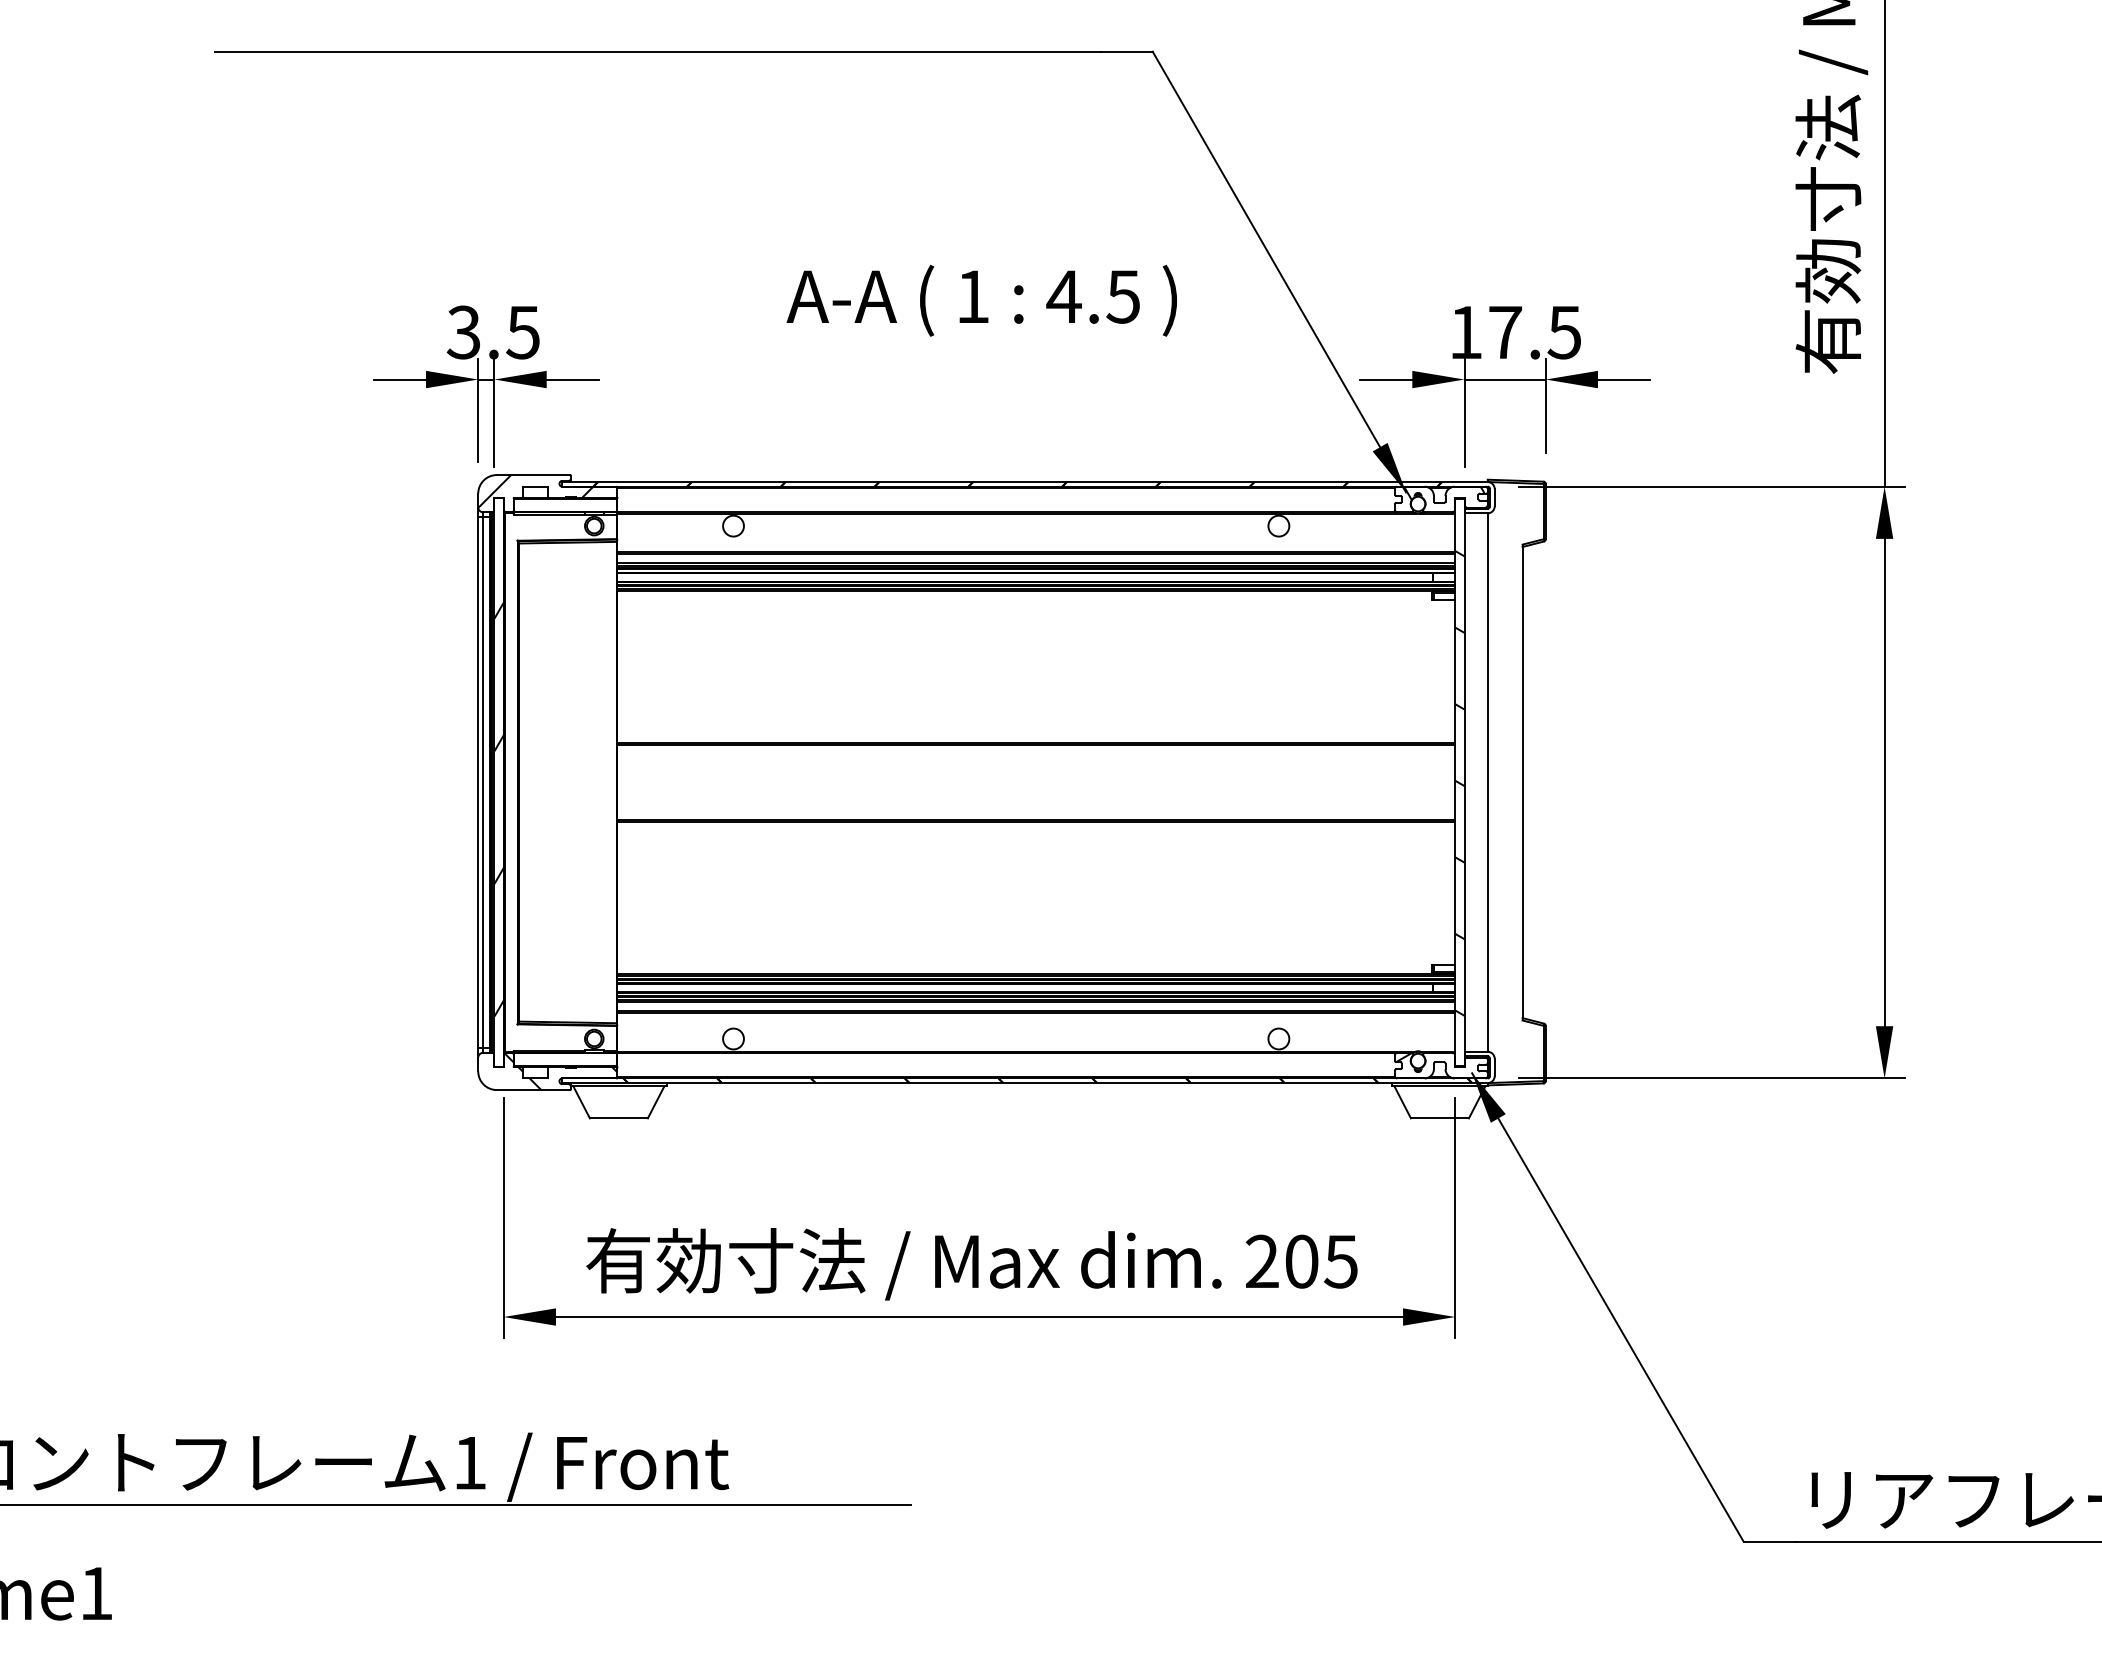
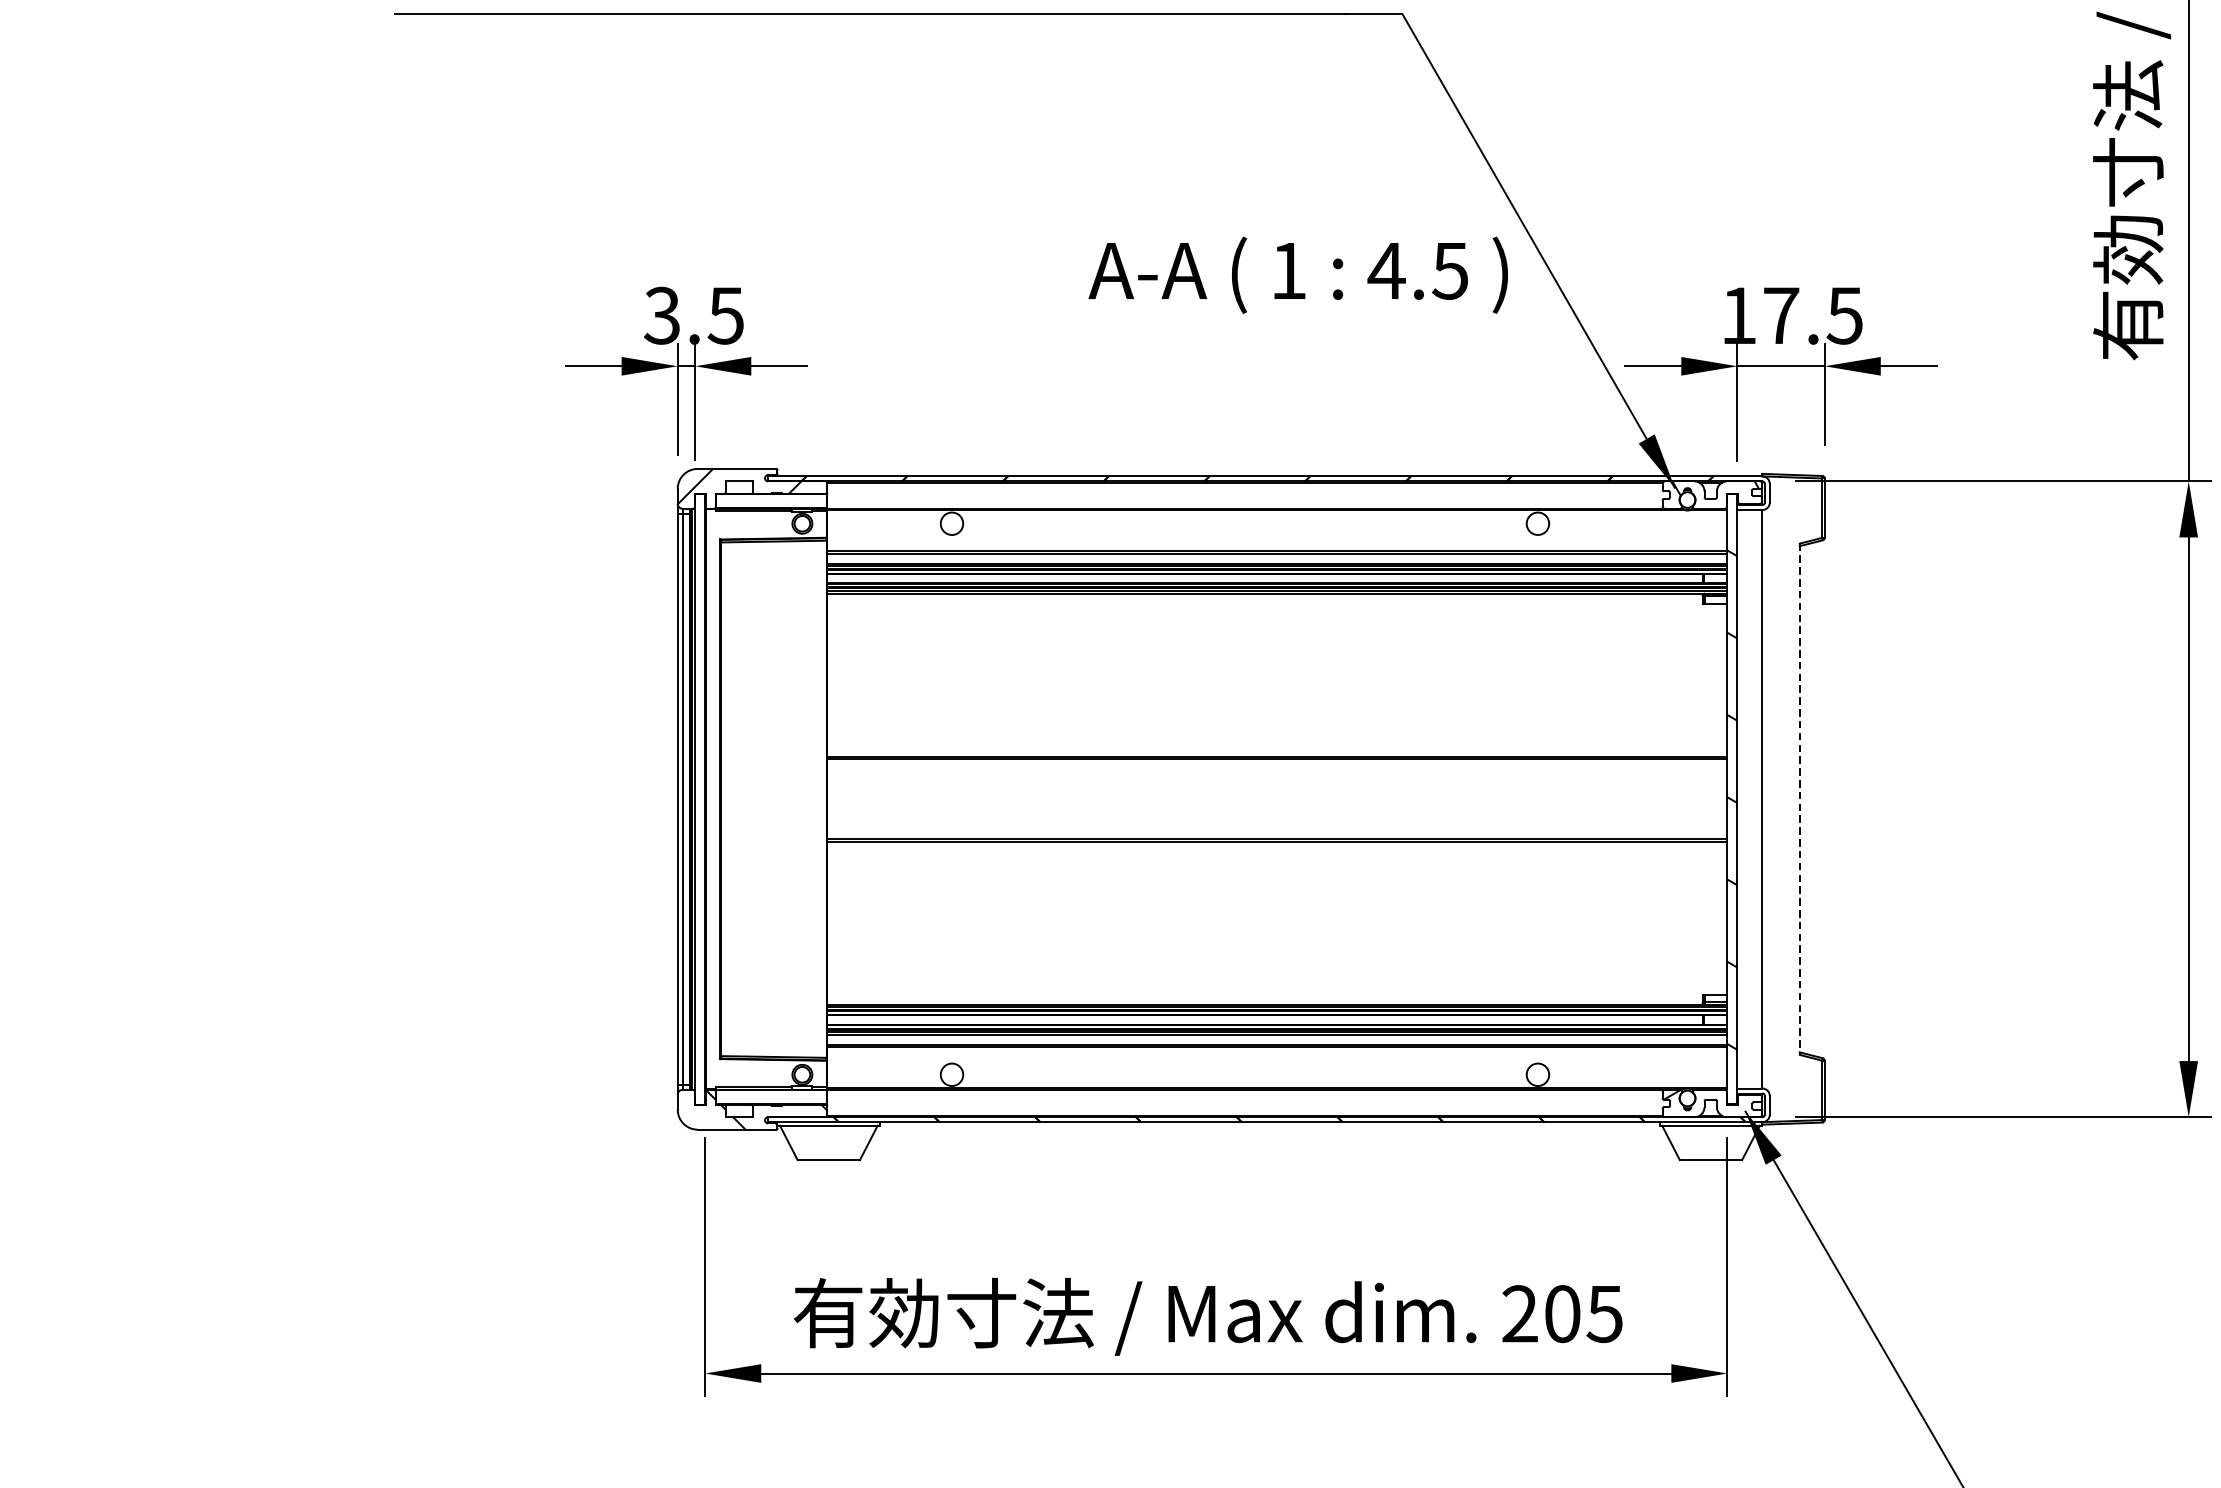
text: (981, 300) -> (1297, 274), moved
line: (1522, 782) -> (1799, 799), solid -> dashed
hatch: (498, 809) -> (699, 828), removed

